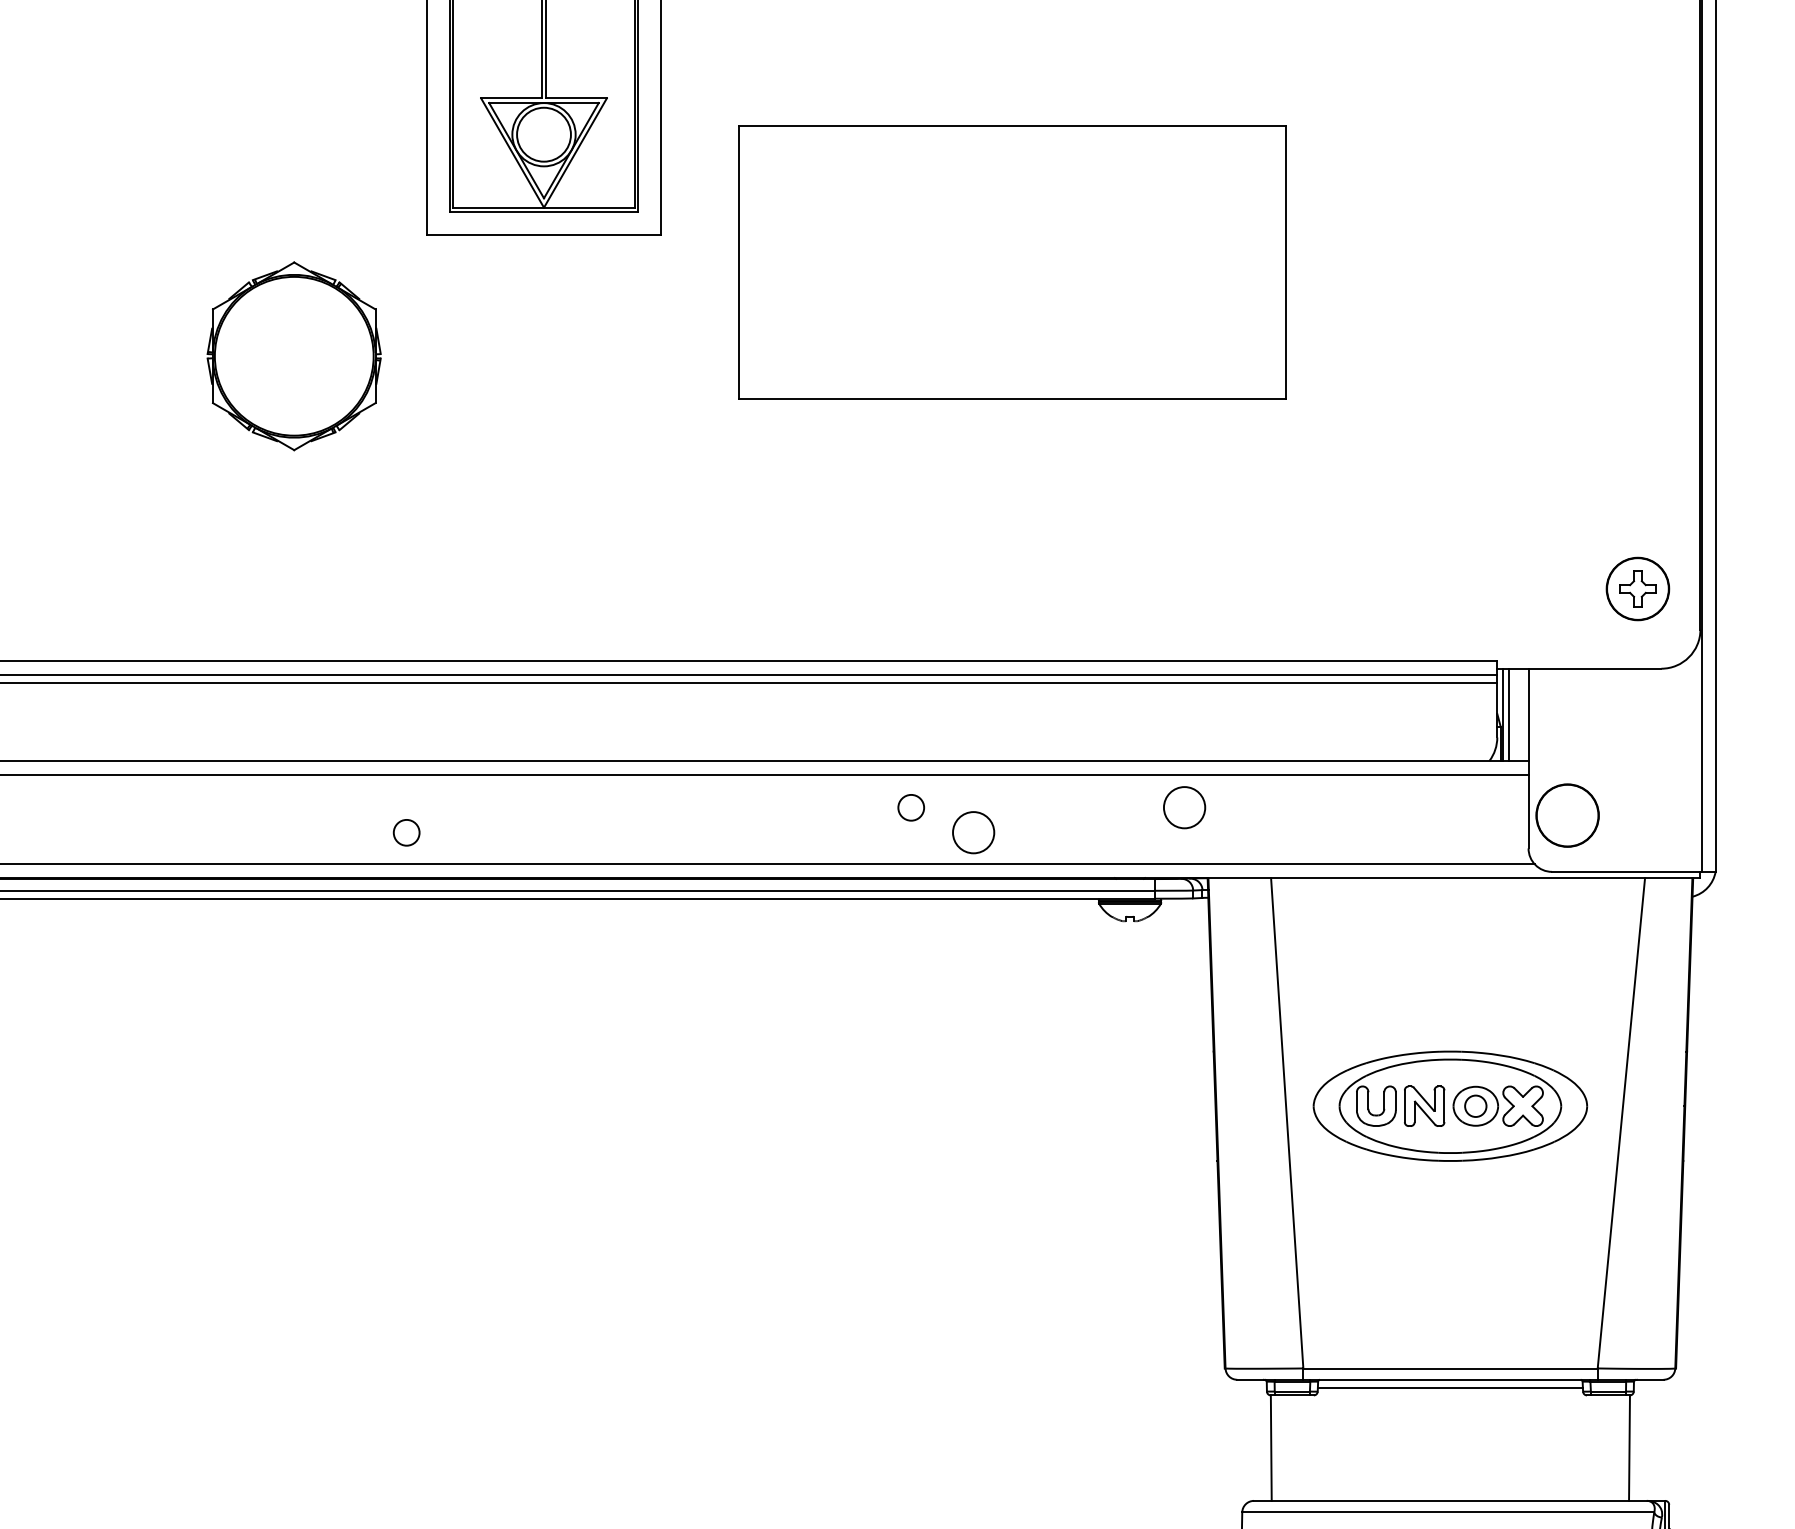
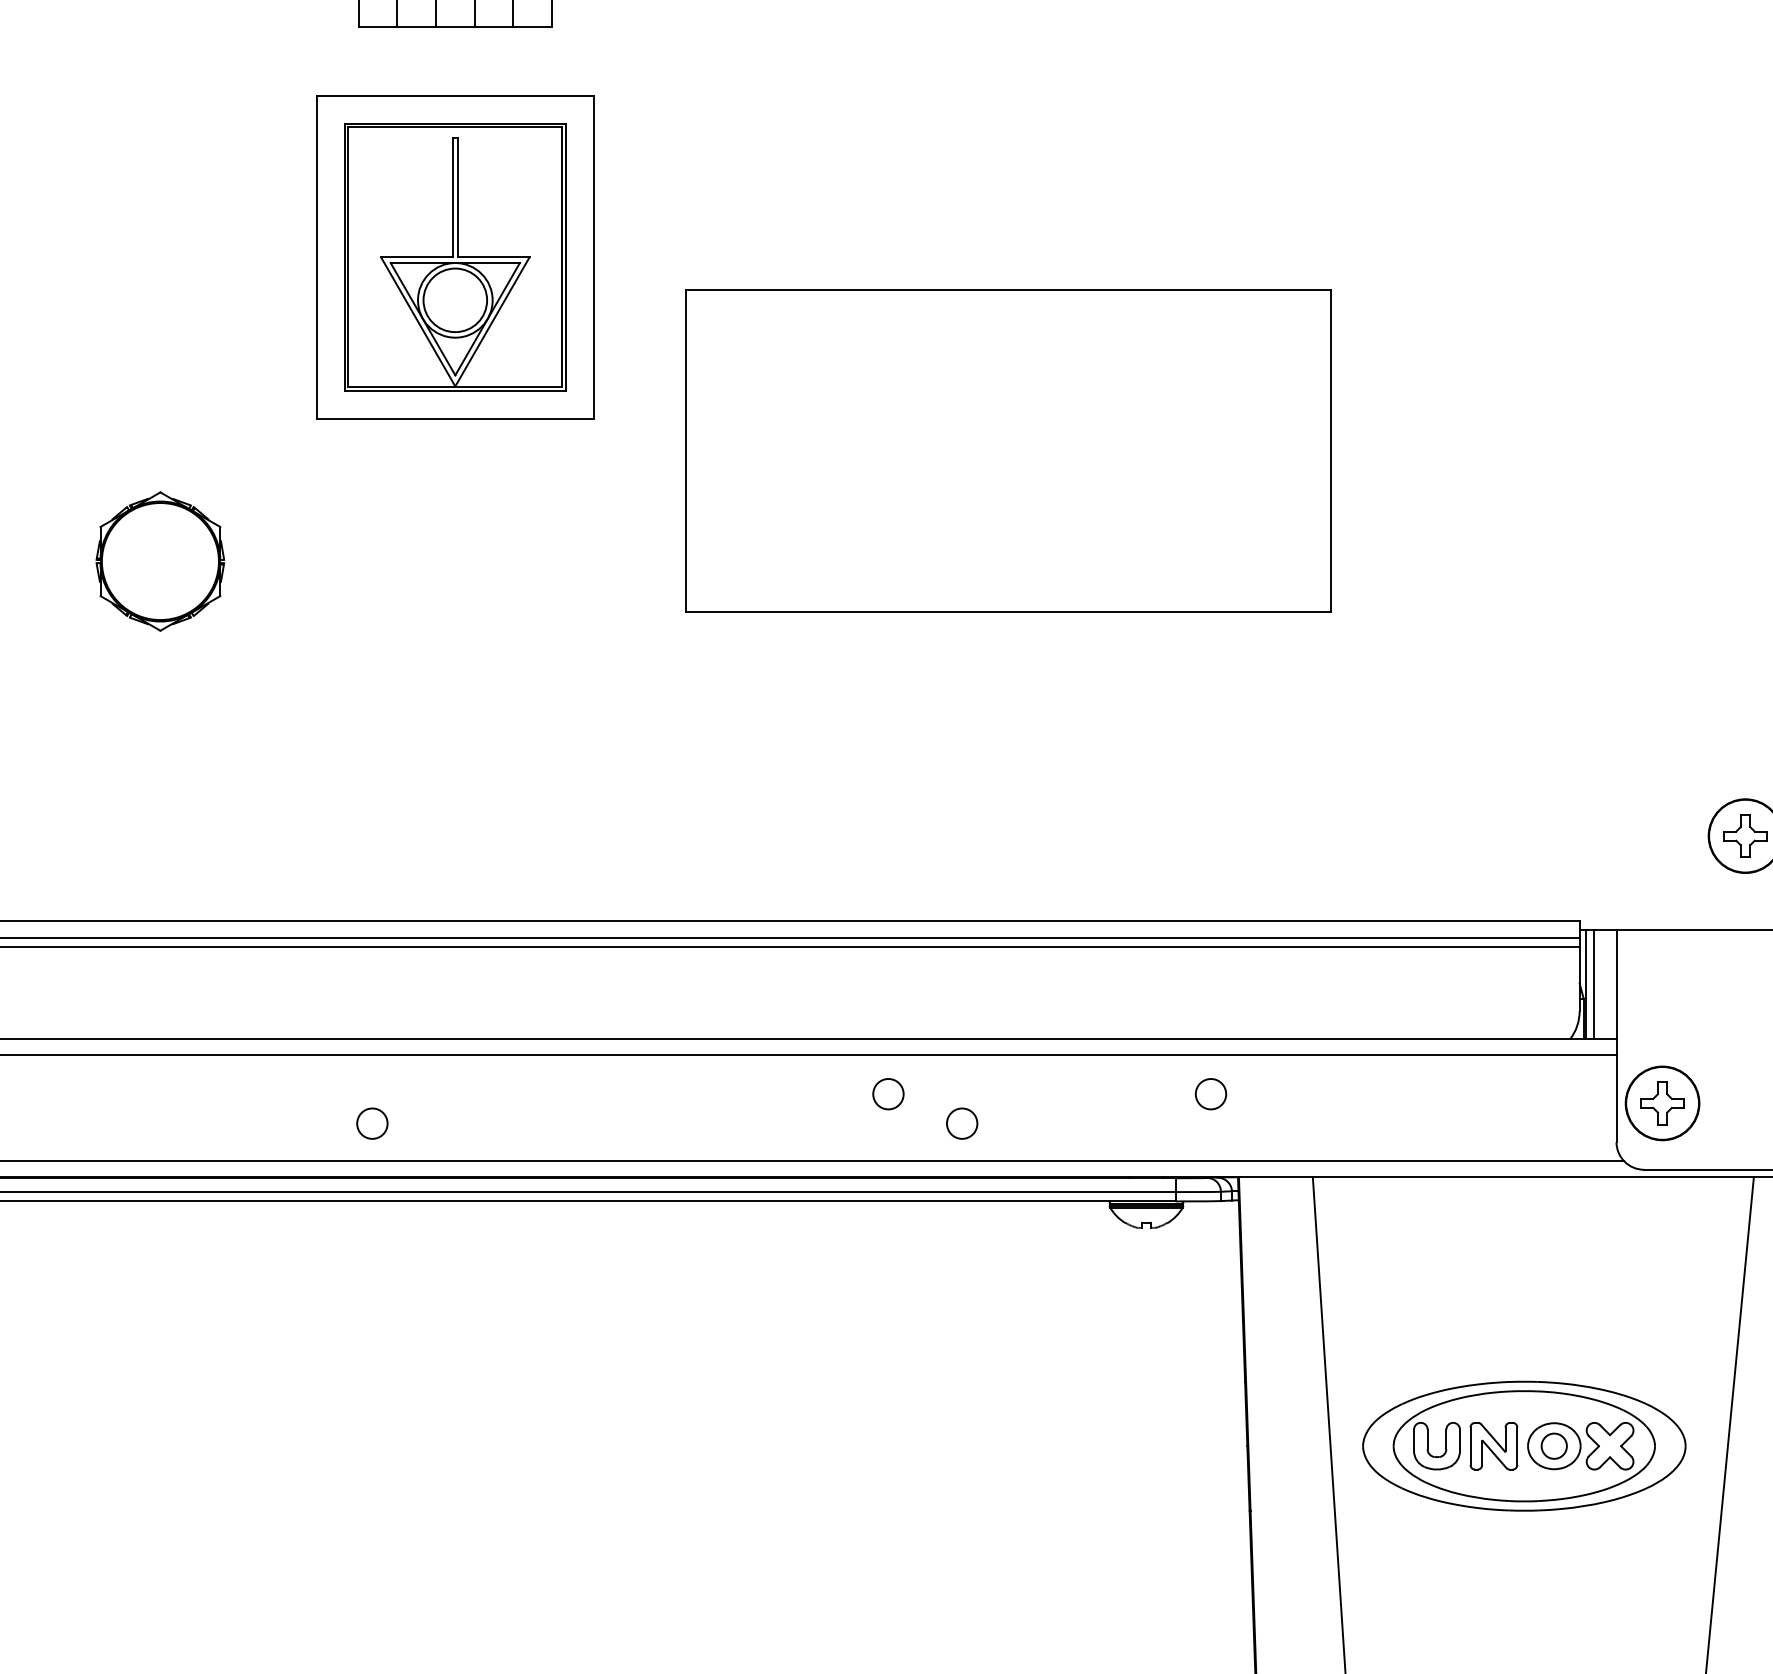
part: (293, 355) -> (159, 560), size x0.62
circle: (1184, 807) -> (1210, 1093), size x0.62
part: (1567, 815) -> (1662, 1103), added
circle: (406, 832) -> (372, 1123), moved
circle: (973, 832) -> (961, 1123), size x0.62

